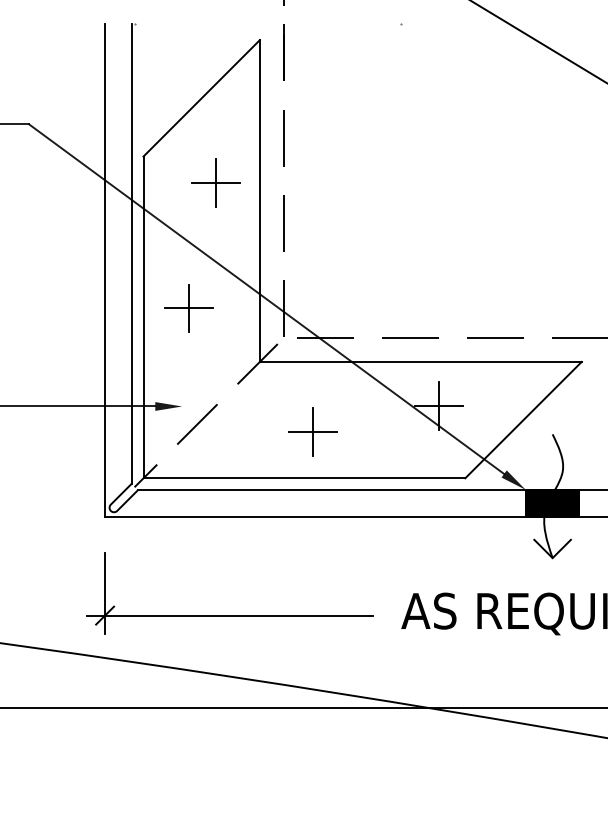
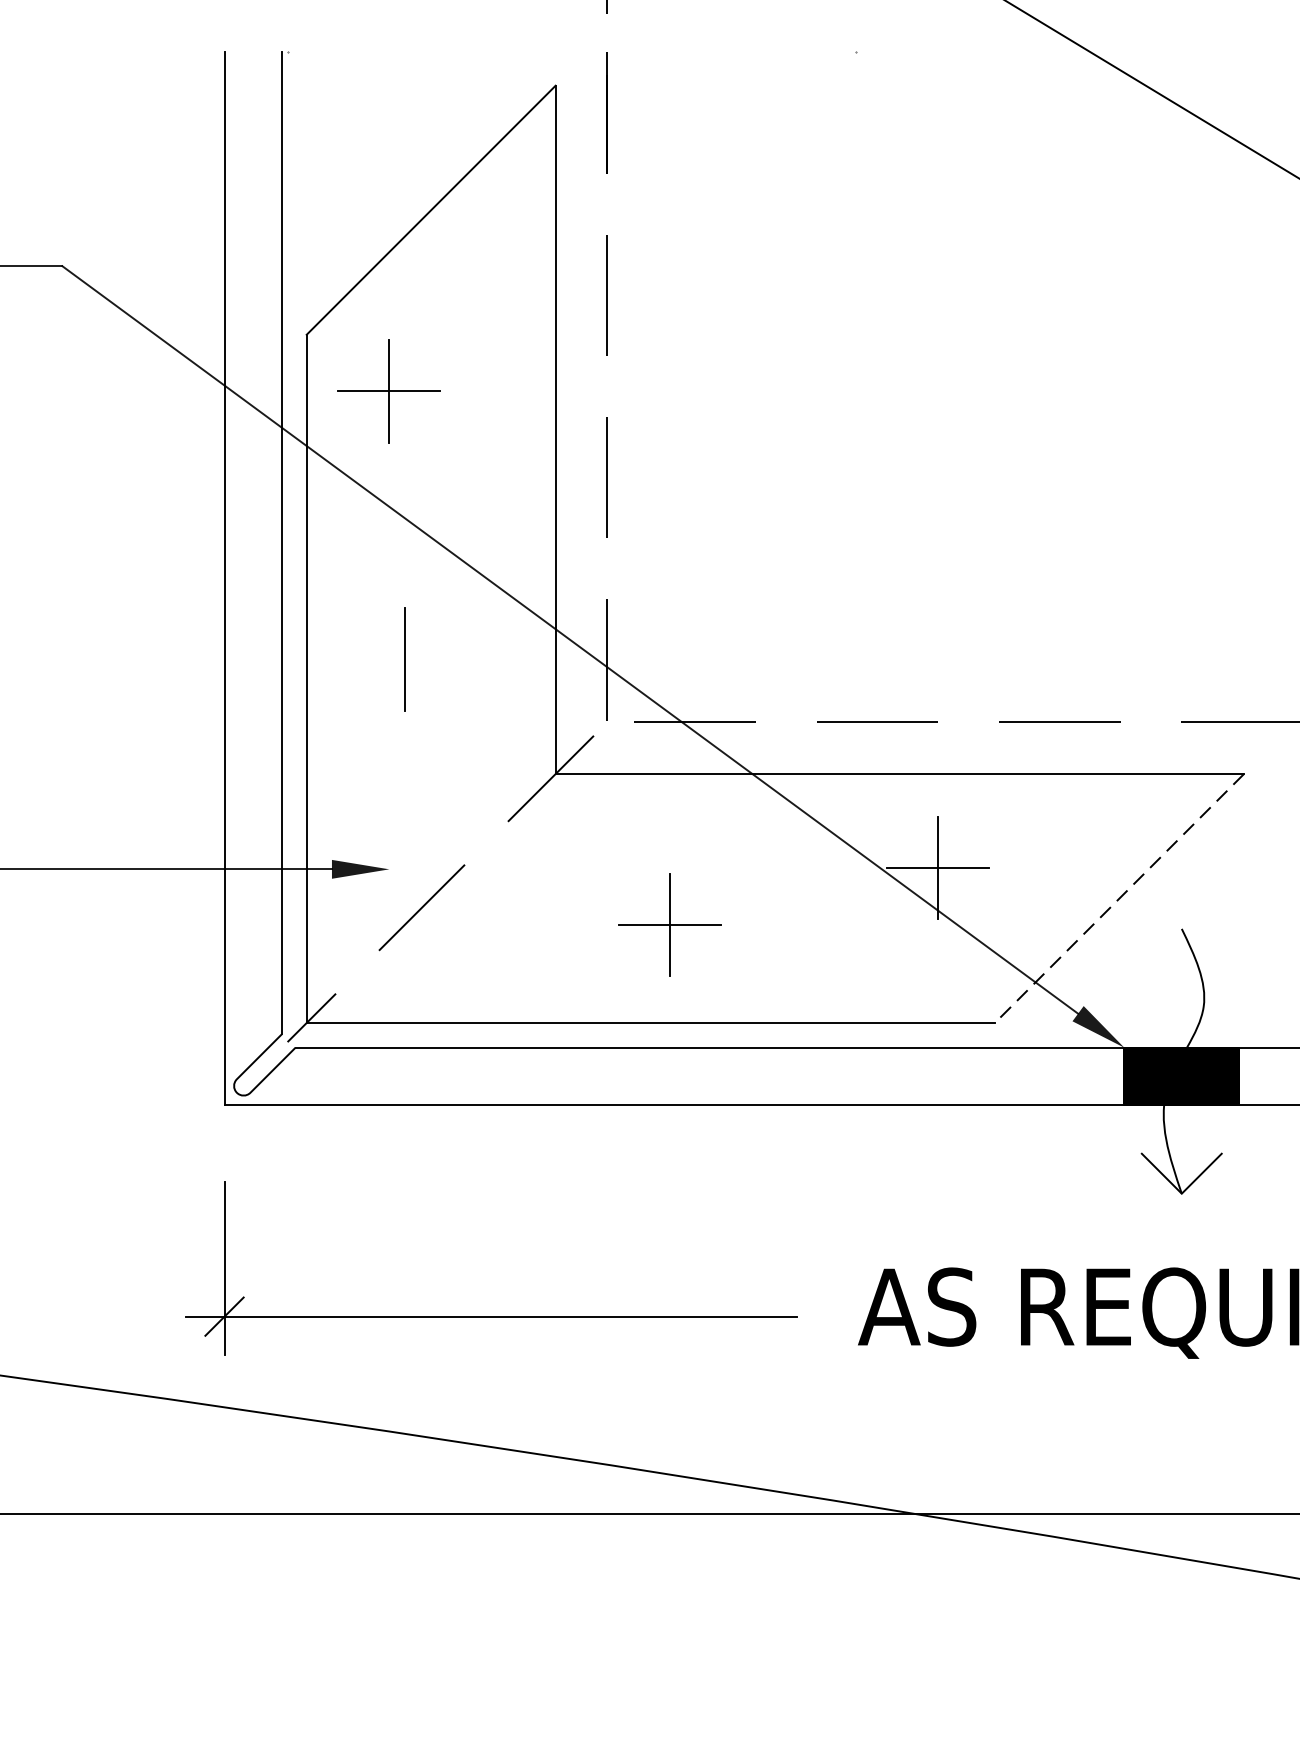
part: (215, 182) -> (387, 390), moved
line: (189, 308) -> (405, 659), removed
line: (523, 420) -> (1119, 899), solid -> dashed

